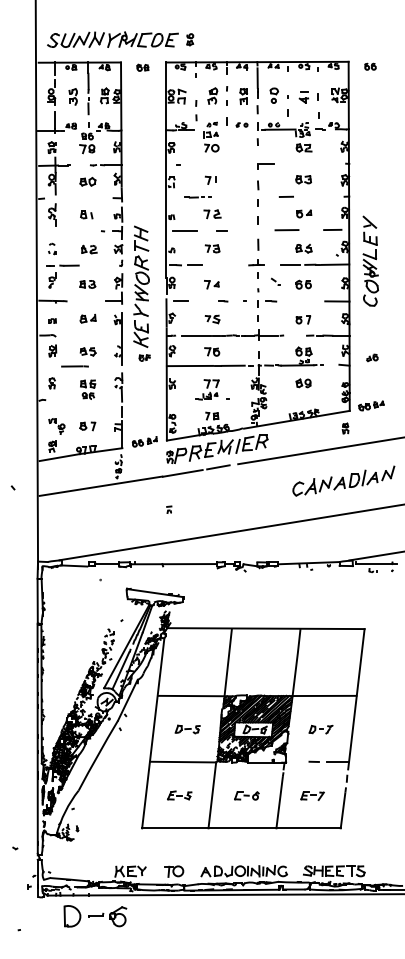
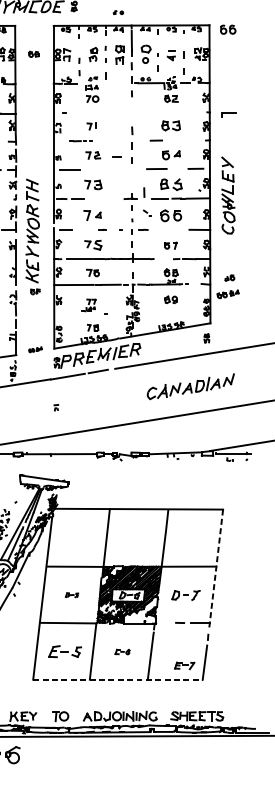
part: (370, 66) -> (228, 29), size x1.6
part: (142, 67) -> (33, 54), moved
part: (273, 95) -> (145, 54), size x1.4
part: (243, 96) -> (119, 54), size x1.4
part: (241, 124) -> (118, 12), moved
part: (265, 166) -> (228, 114), moved
part: (303, 179) -> (170, 125), size x1.4
part: (304, 213) -> (171, 154), size x1.4
line: (221, 230) -> (116, 156), moved
line: (258, 244) -> (144, 192), moved
part: (212, 248) -> (93, 184), size x1.4
part: (303, 248) -> (170, 184), size x1.6
part: (211, 284) -> (92, 215), size x1.4
part: (303, 284) -> (170, 215), size x1.6
part: (141, 293) -> (32, 236), moved
part: (212, 319) -> (93, 245), size x1.4
part: (207, 389) -> (88, 305), size x0.7
part: (371, 405) -> (228, 293), moved
part: (144, 441) -> (35, 349), size x0.6
part: (343, 480) -> (190, 386), moved
line: (356, 699) -> (216, 569), solid -> dashed
part: (187, 729) -> (71, 595), size x0.6
part: (320, 729) -> (185, 595), size x1.4
part: (179, 795) -> (65, 651), size x1.6
part: (246, 795) -> (122, 651), size x0.7
part: (312, 795) -> (184, 665), moved
line: (241, 828) -> (118, 679), solid -> dashed

